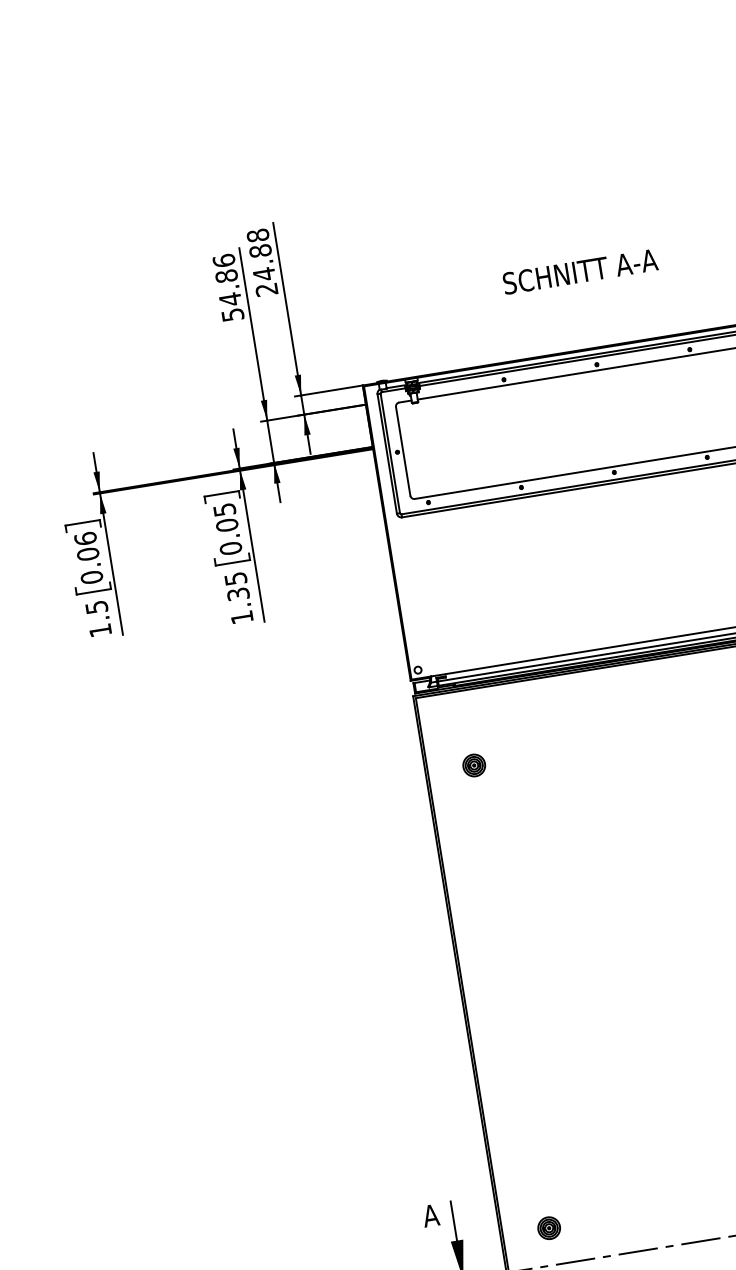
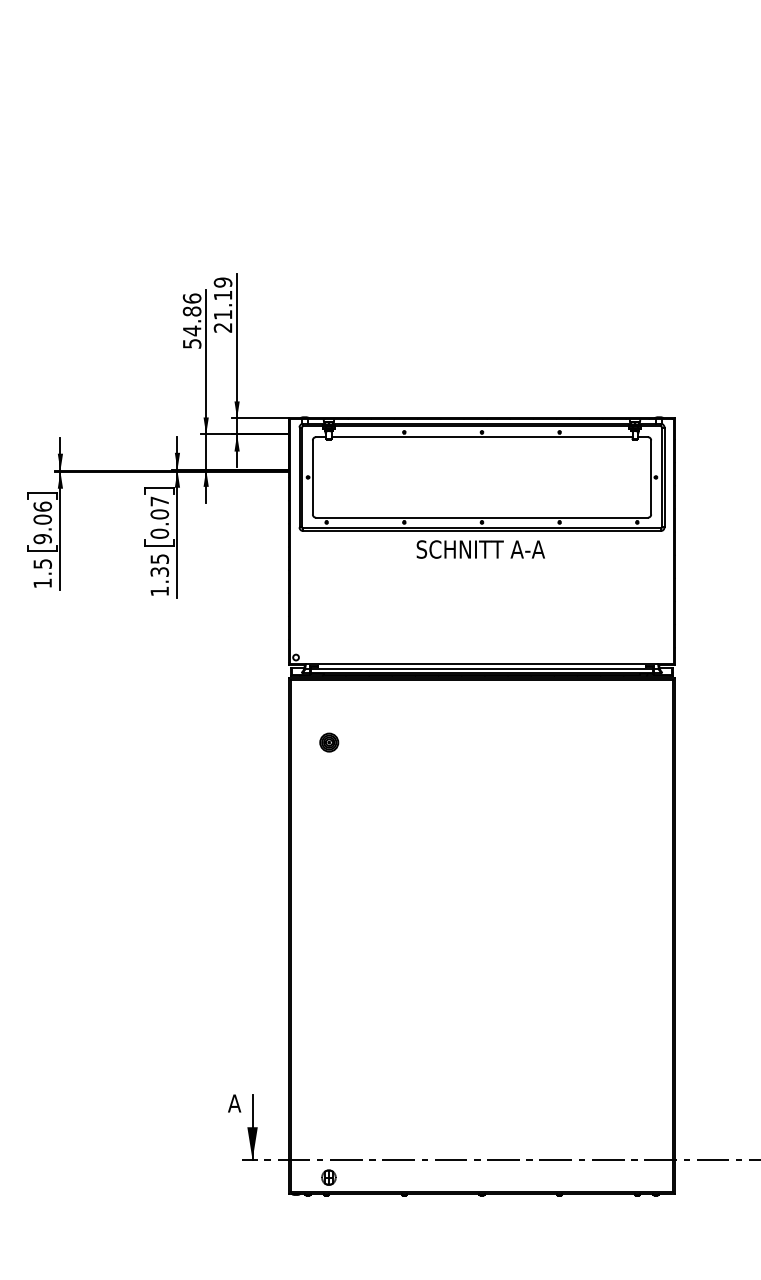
text: (260, 254) -> (222, 298), 24.88 -> 21.19
text: (580, 271) -> (480, 549), moved
text: (224, 509) -> (159, 501), 0.05 -> 0.07
text: (91, 578) -> (42, 539), 0.06 -> 9.06
part: (549, 1228) -> (329, 1129), removed

